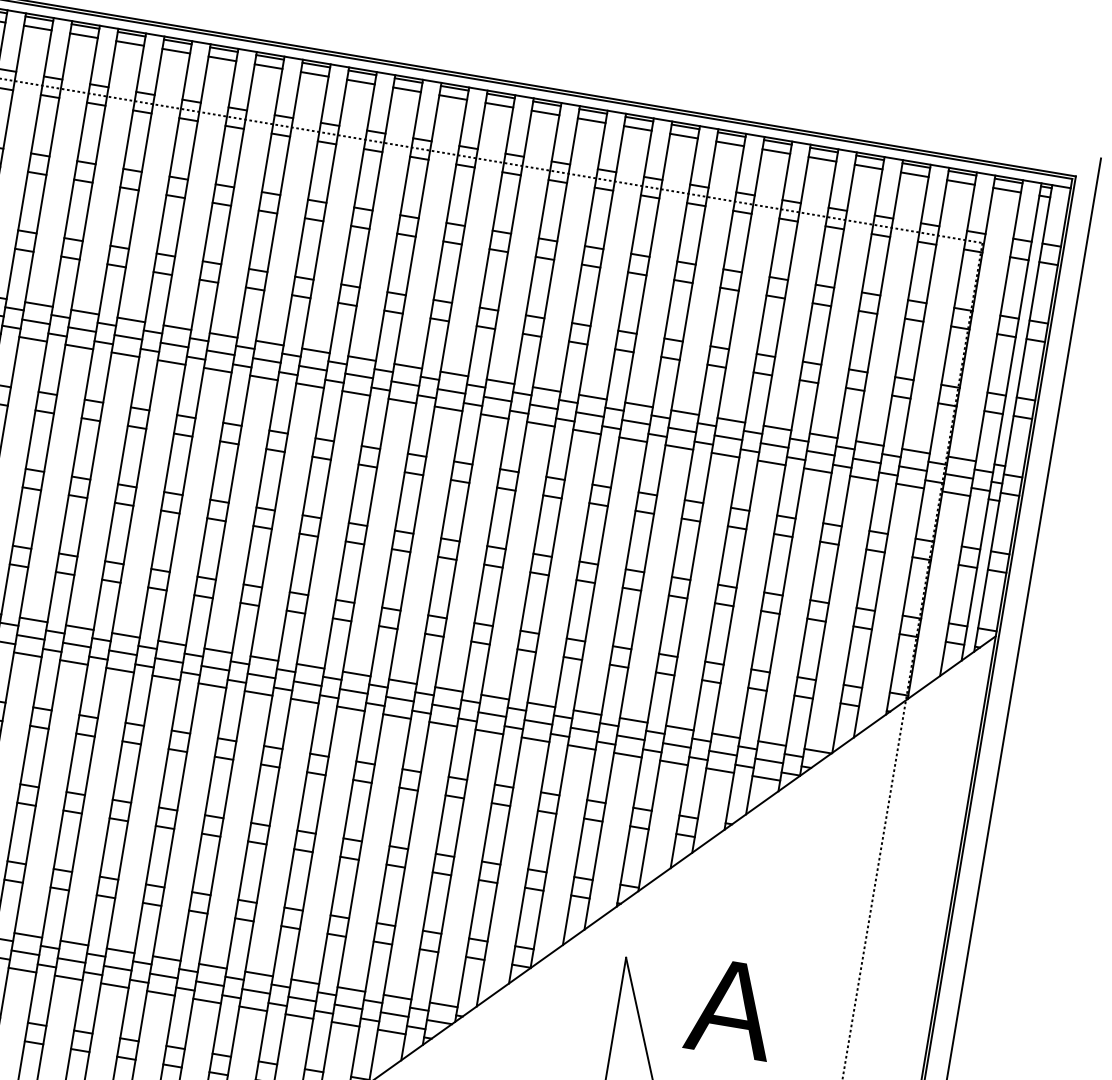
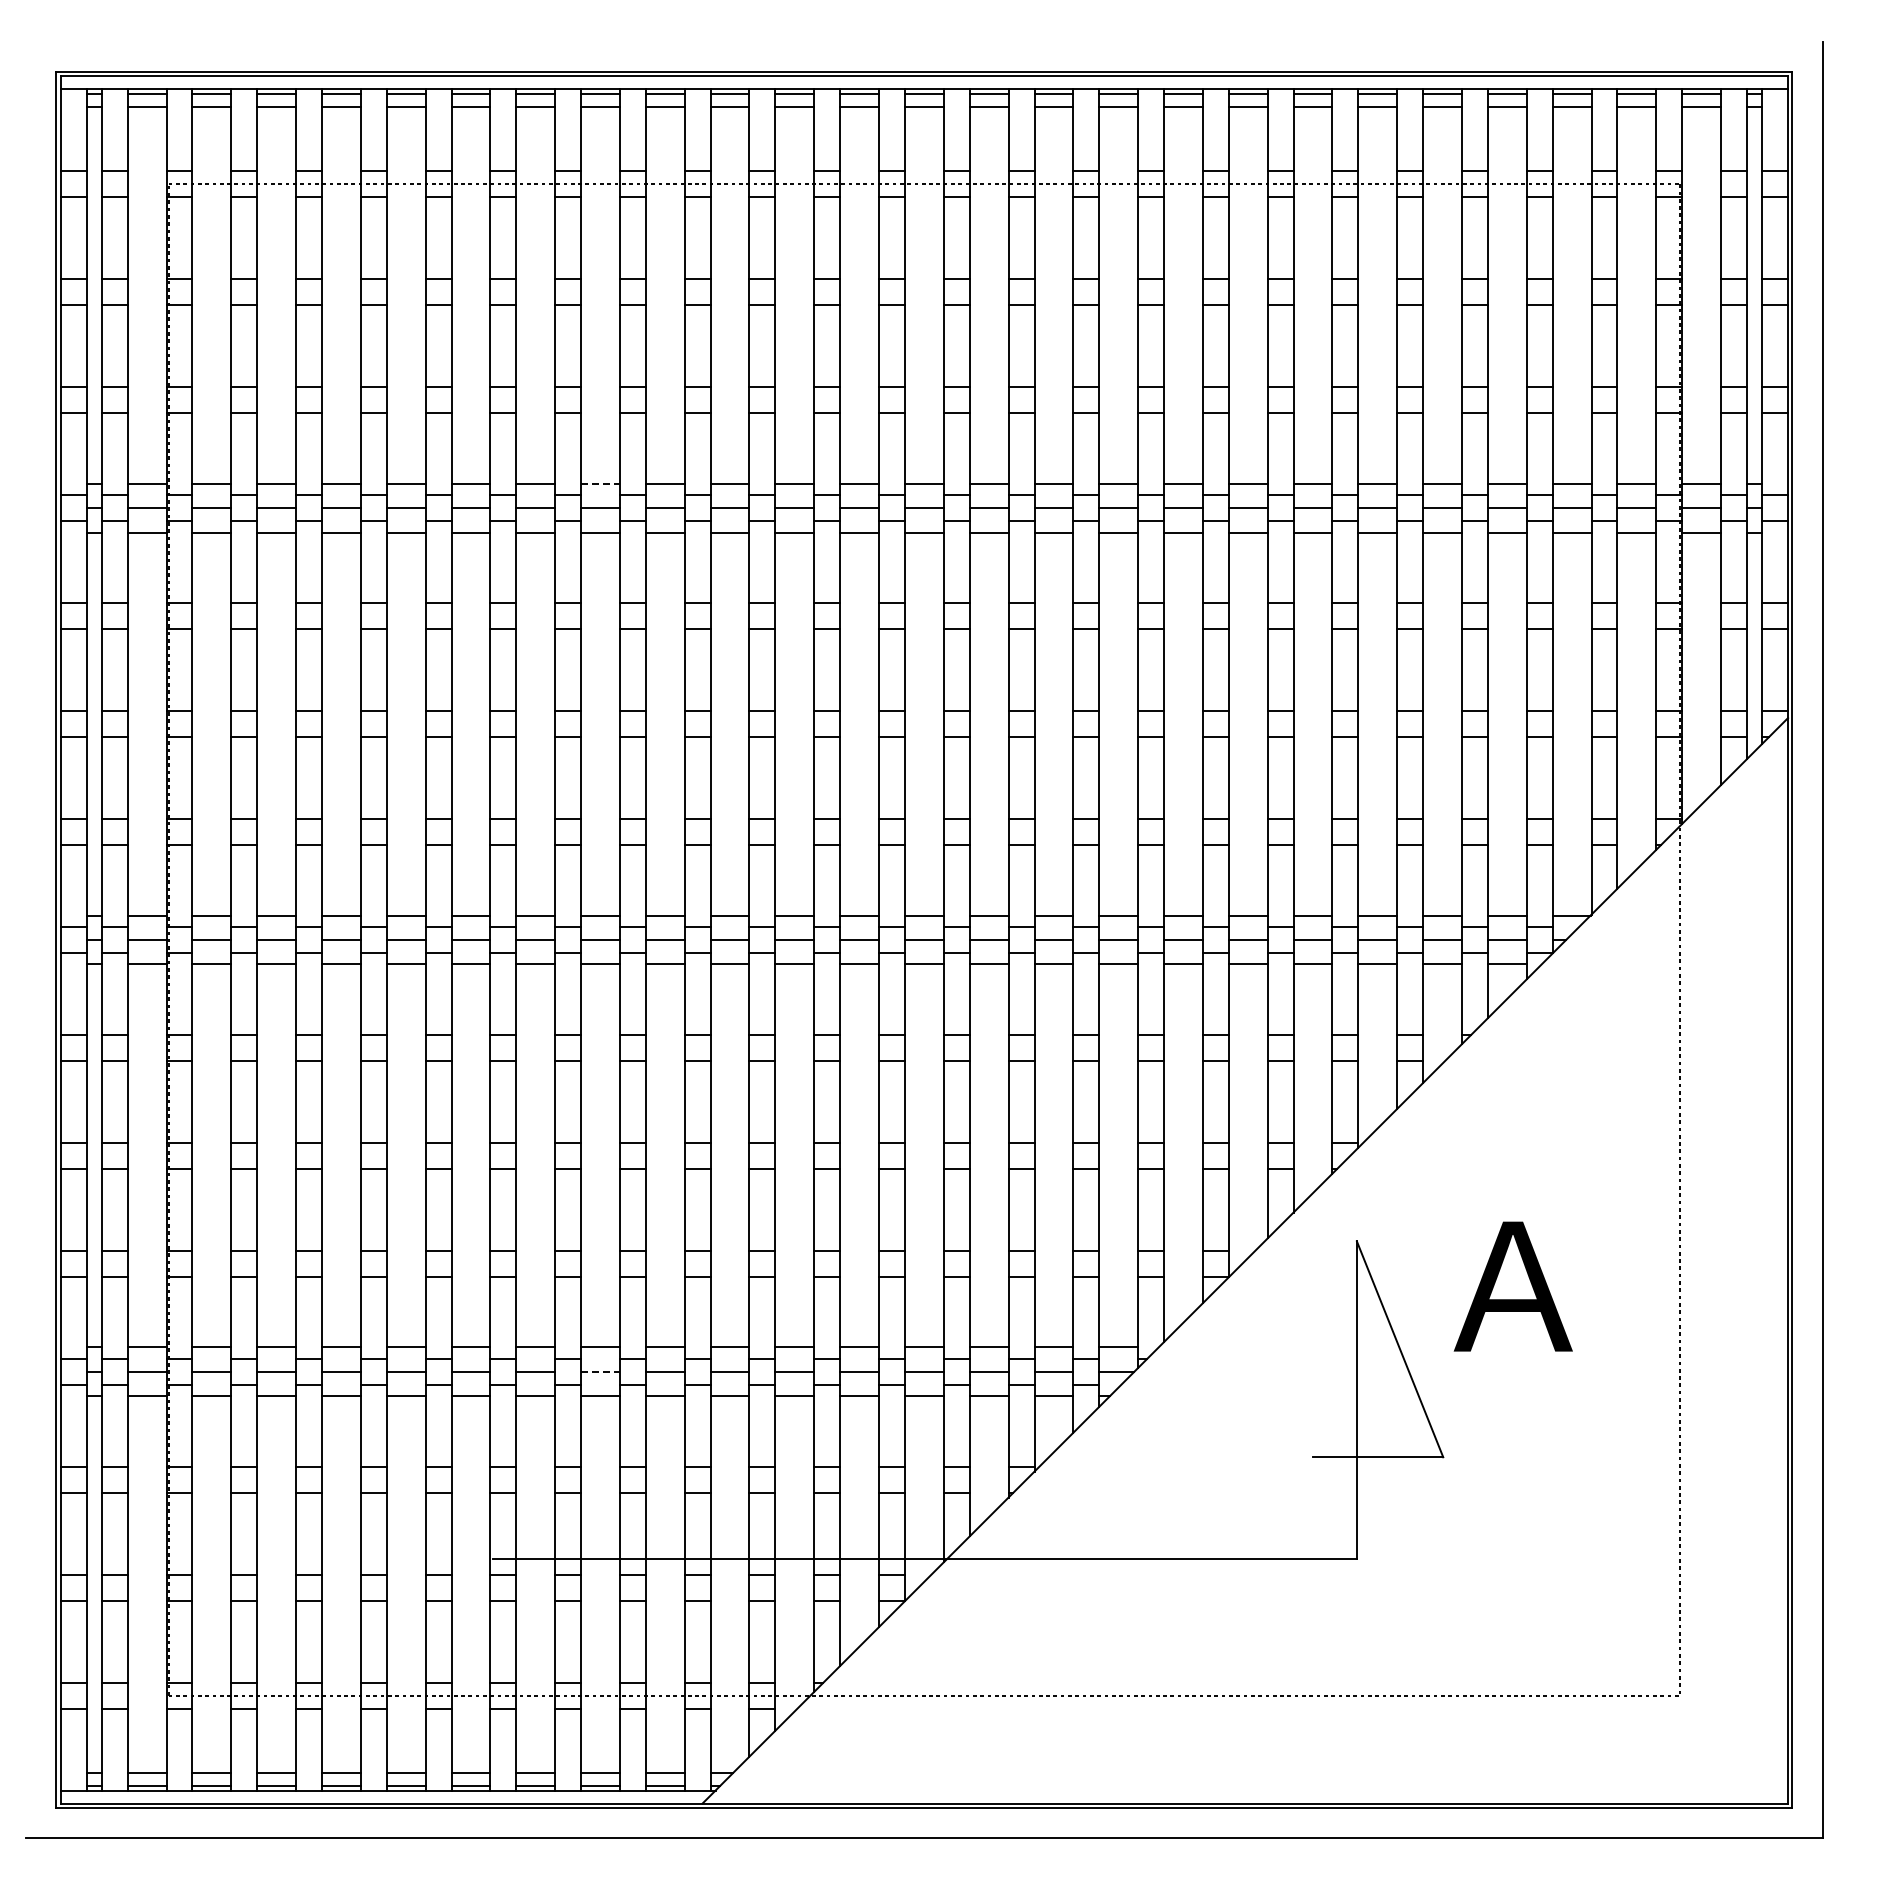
line: (178, 327) -> (601, 483), solid -> dashed
line: (72, 960) -> (601, 1371), solid -> dashed

